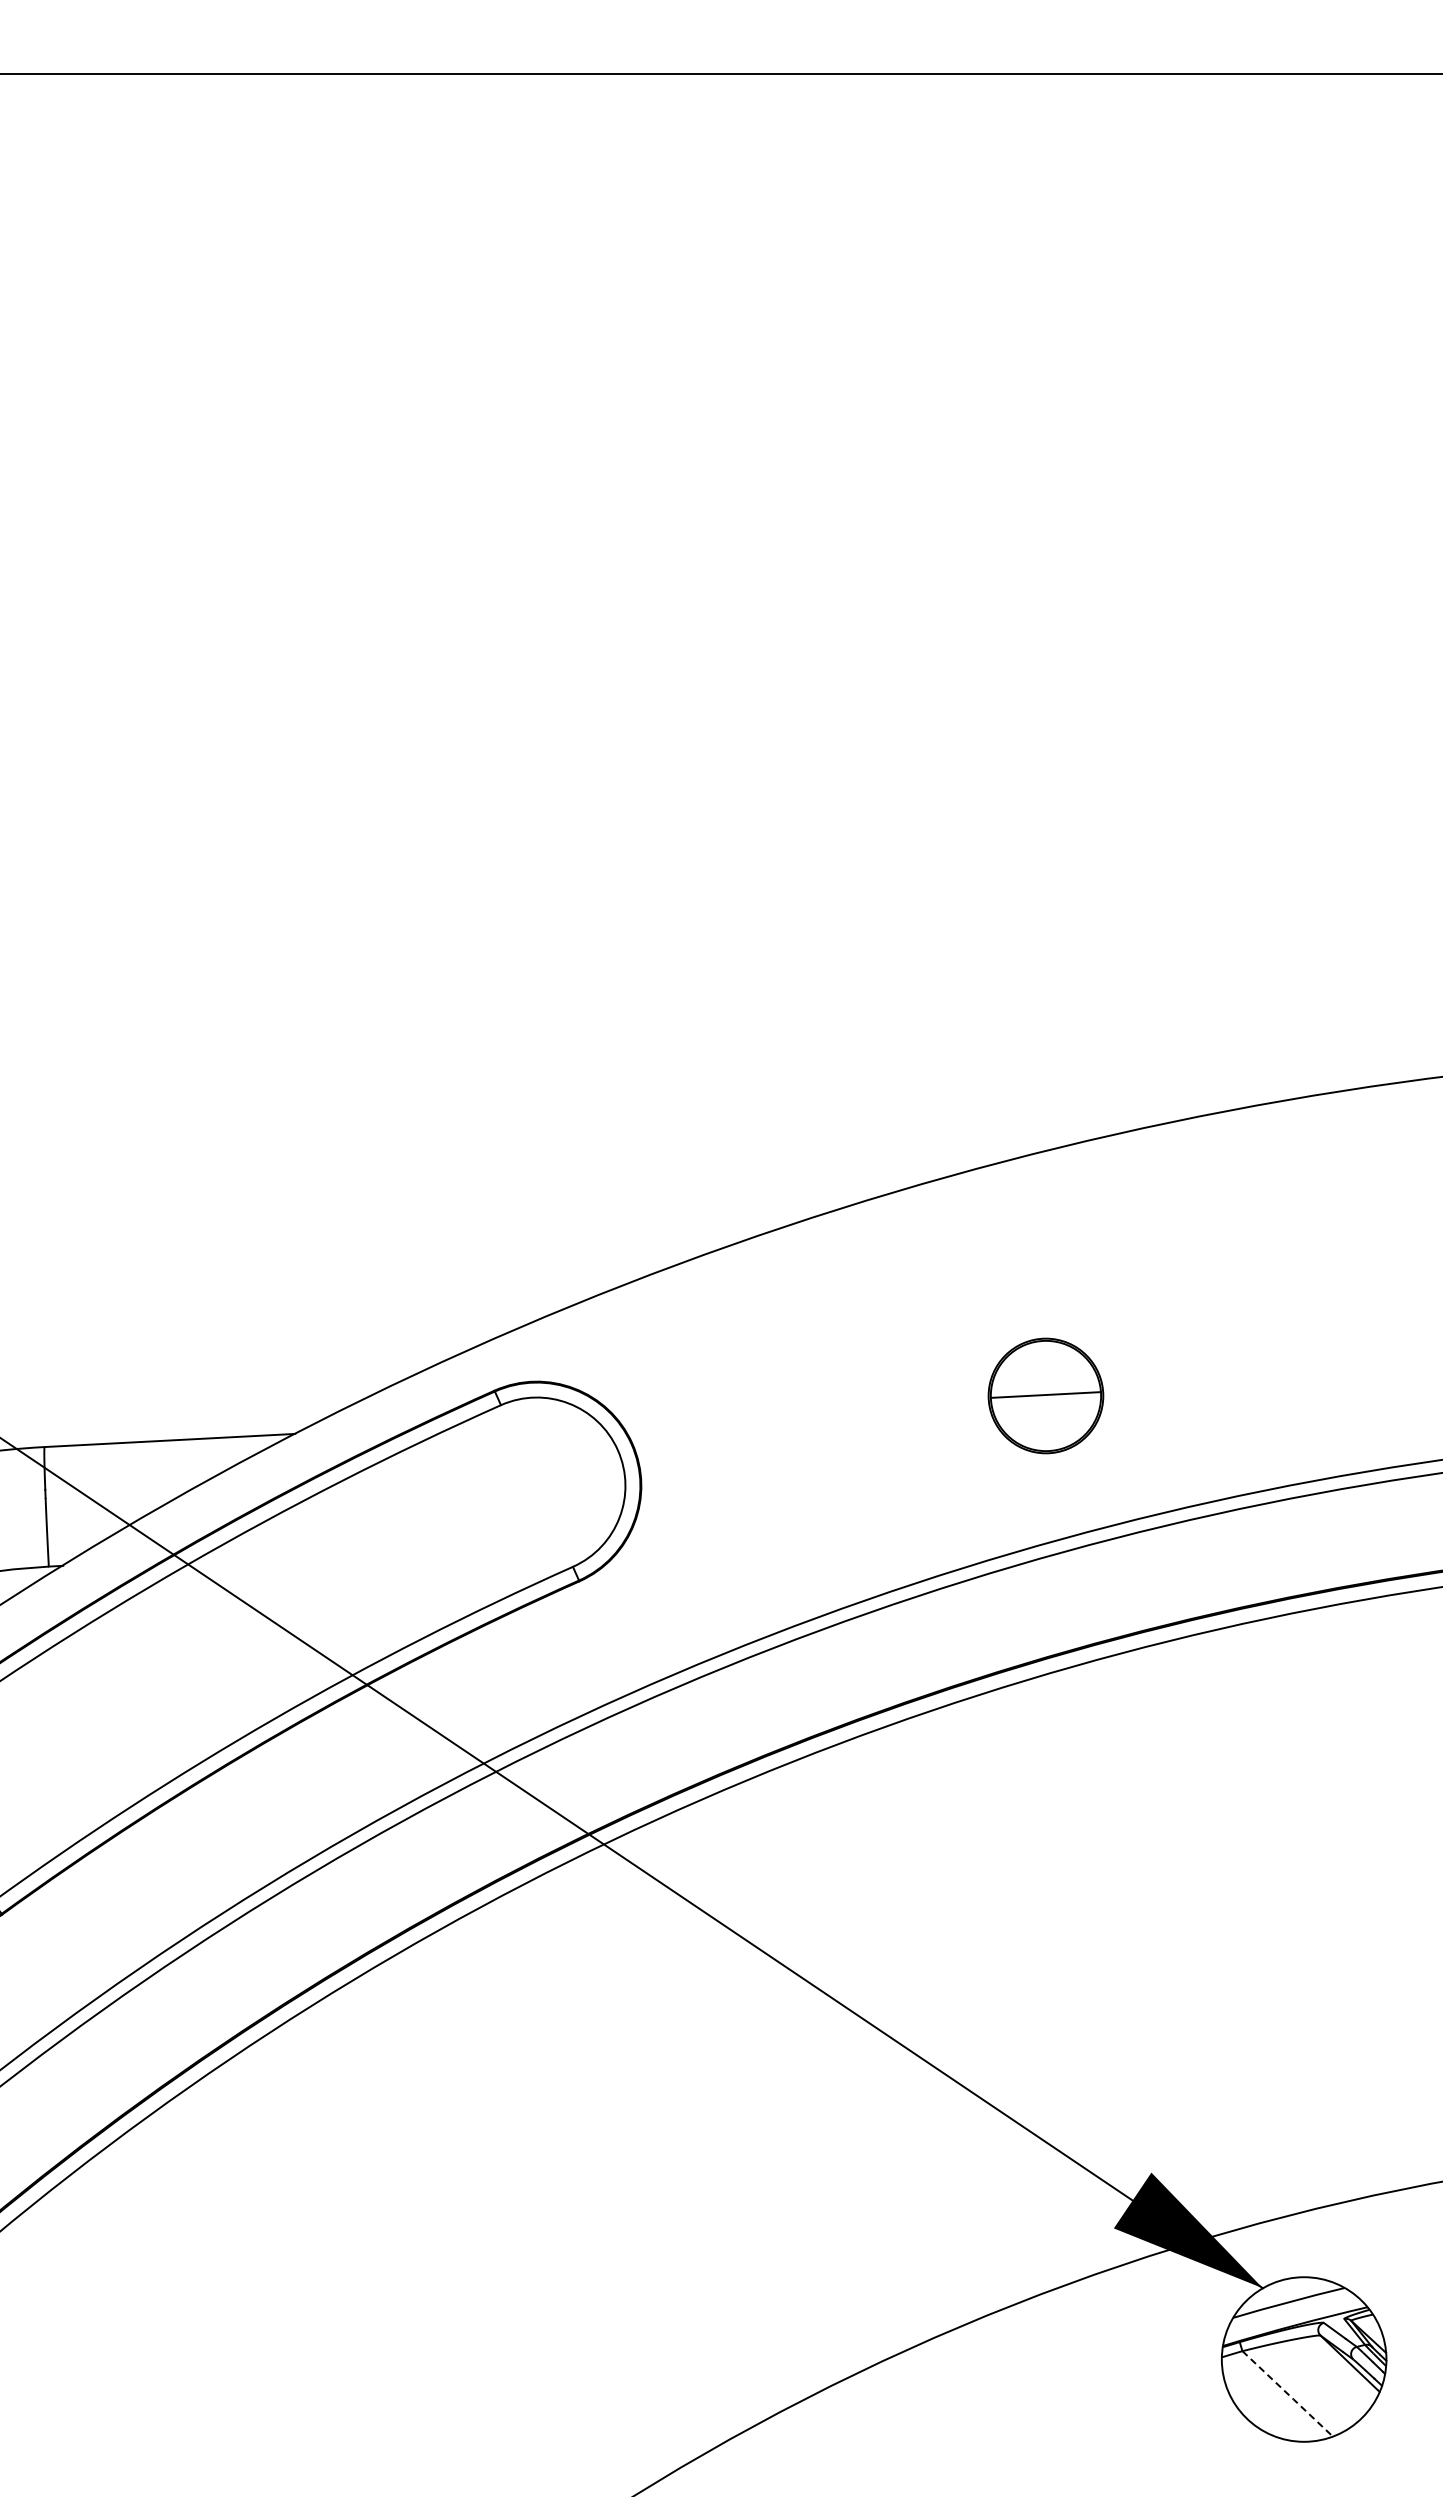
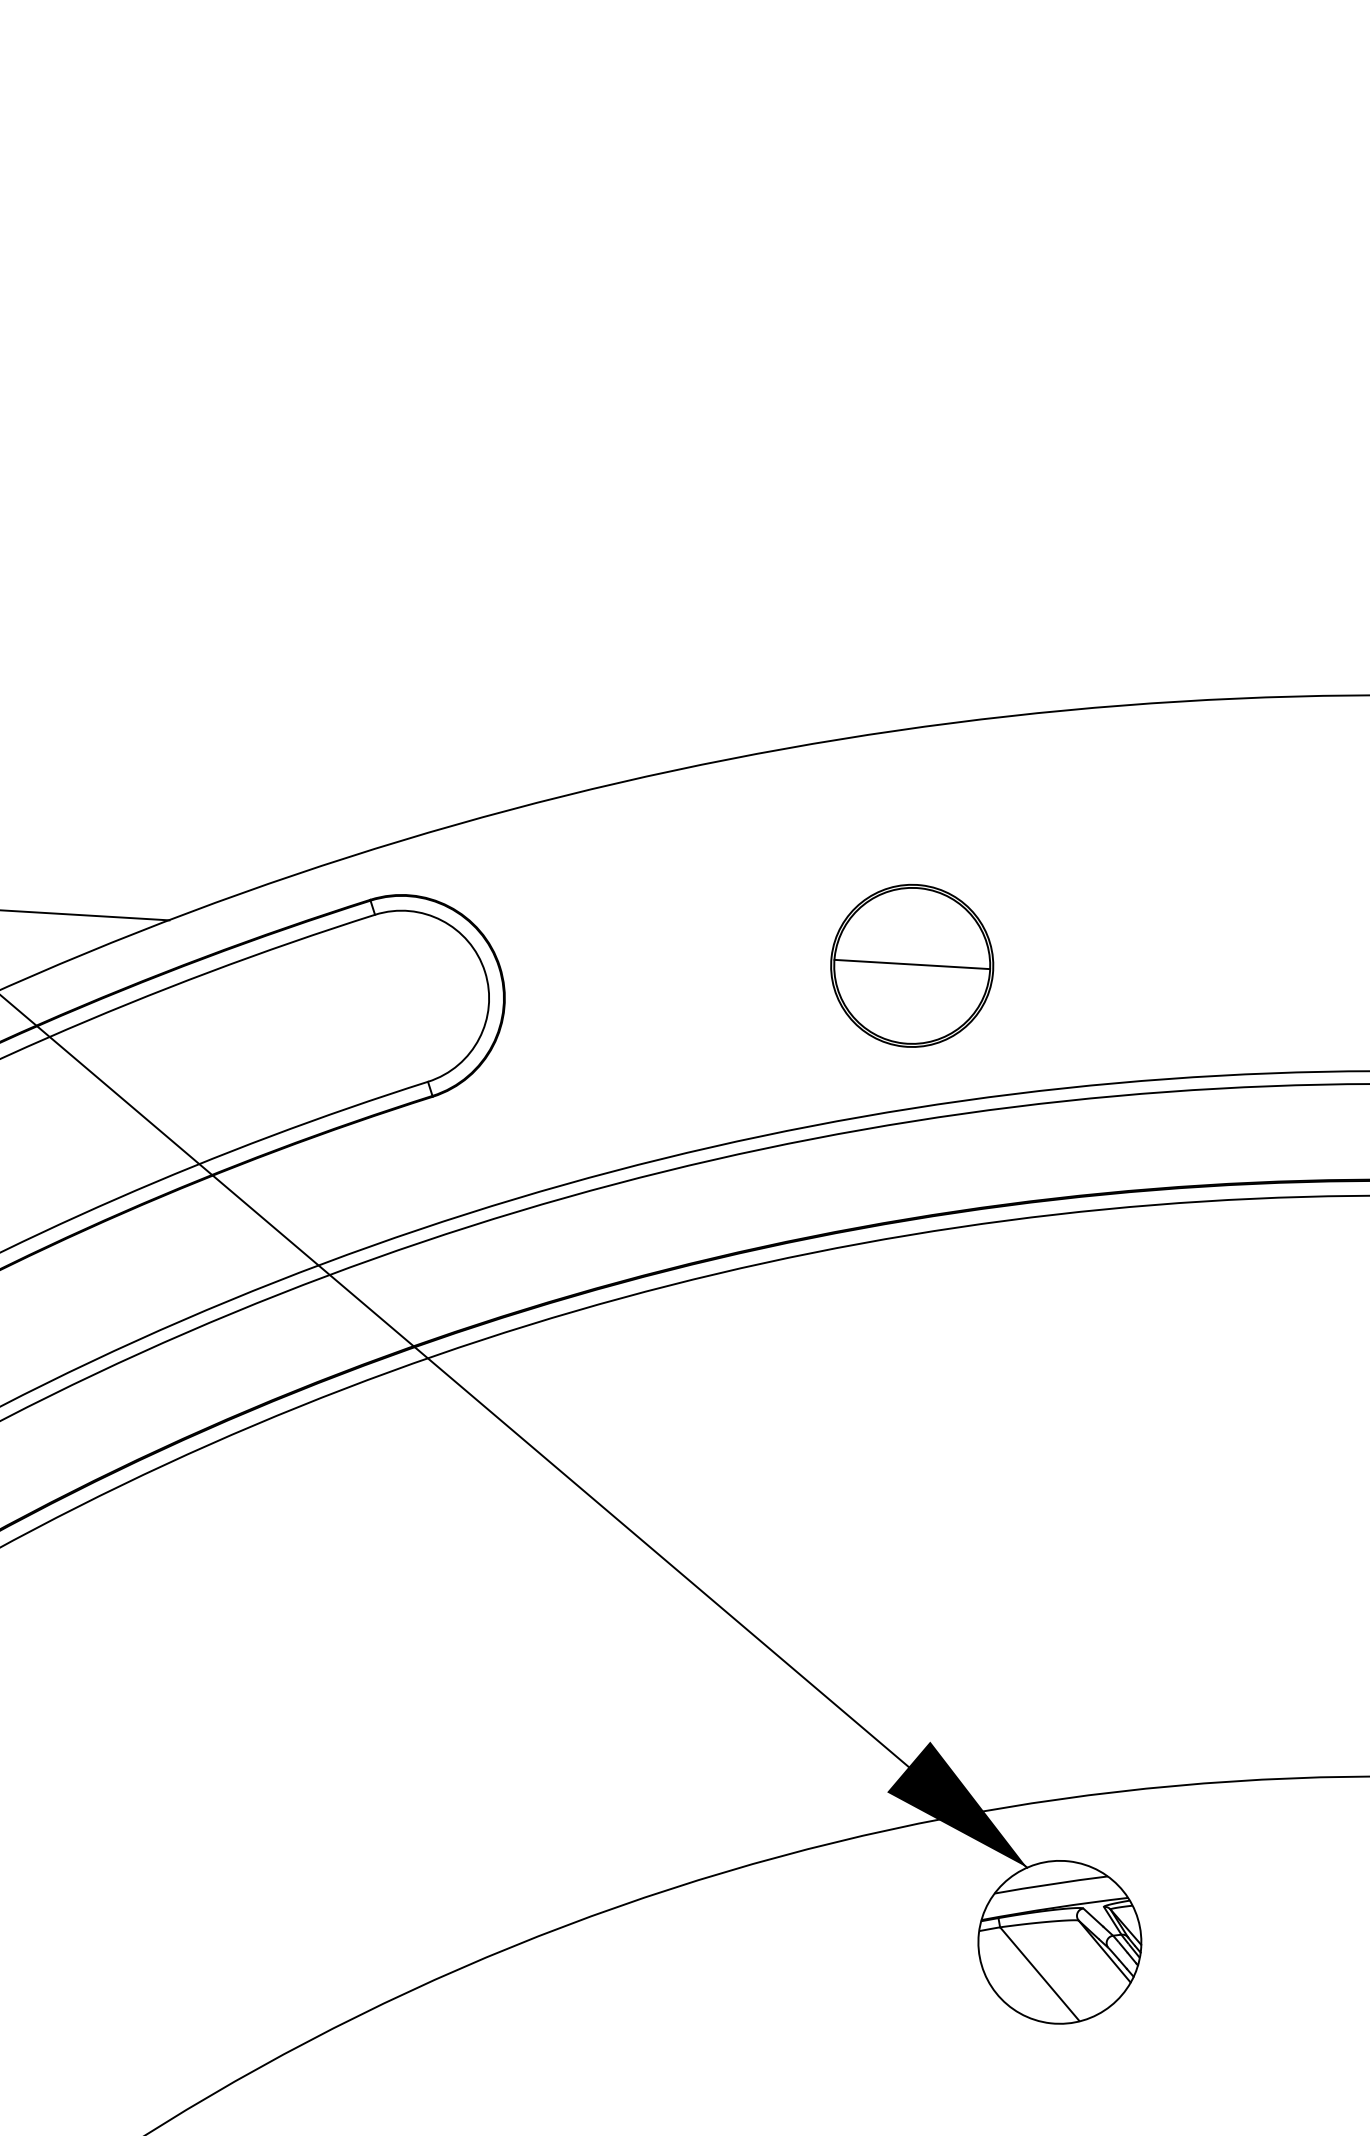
part: (1045, 1395) -> (911, 965), size x1.43
line: (1287, 2394) -> (1039, 1974), dashed -> solid

